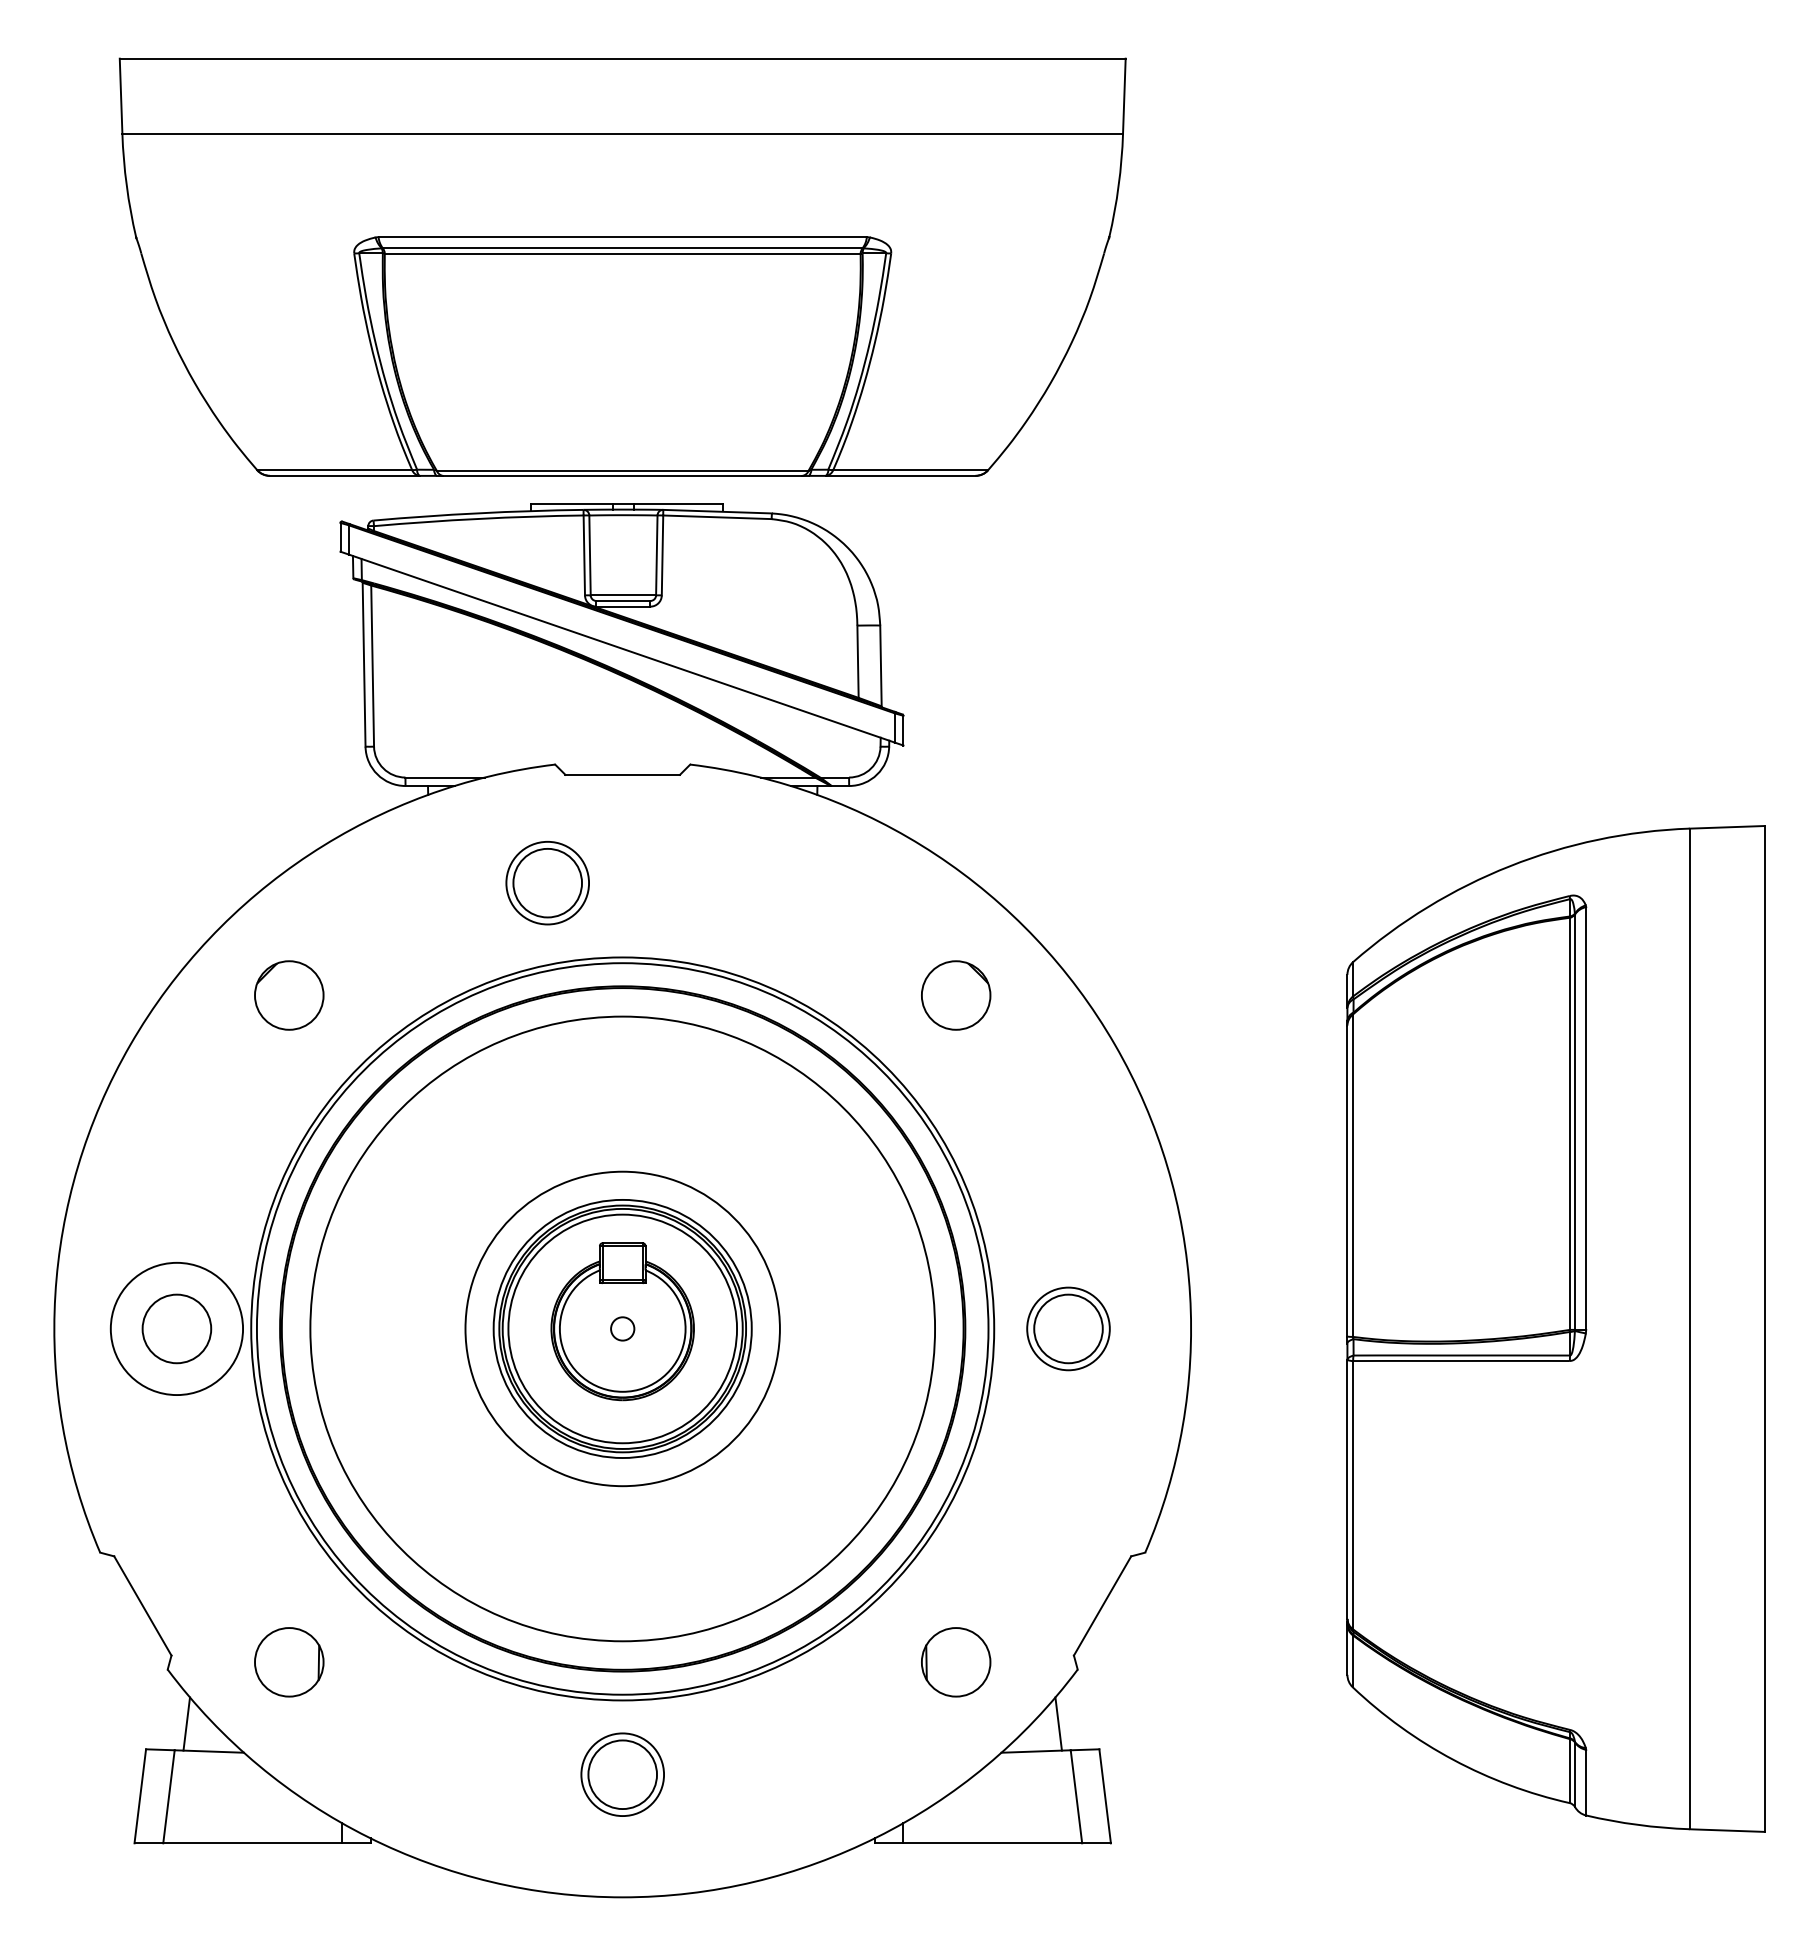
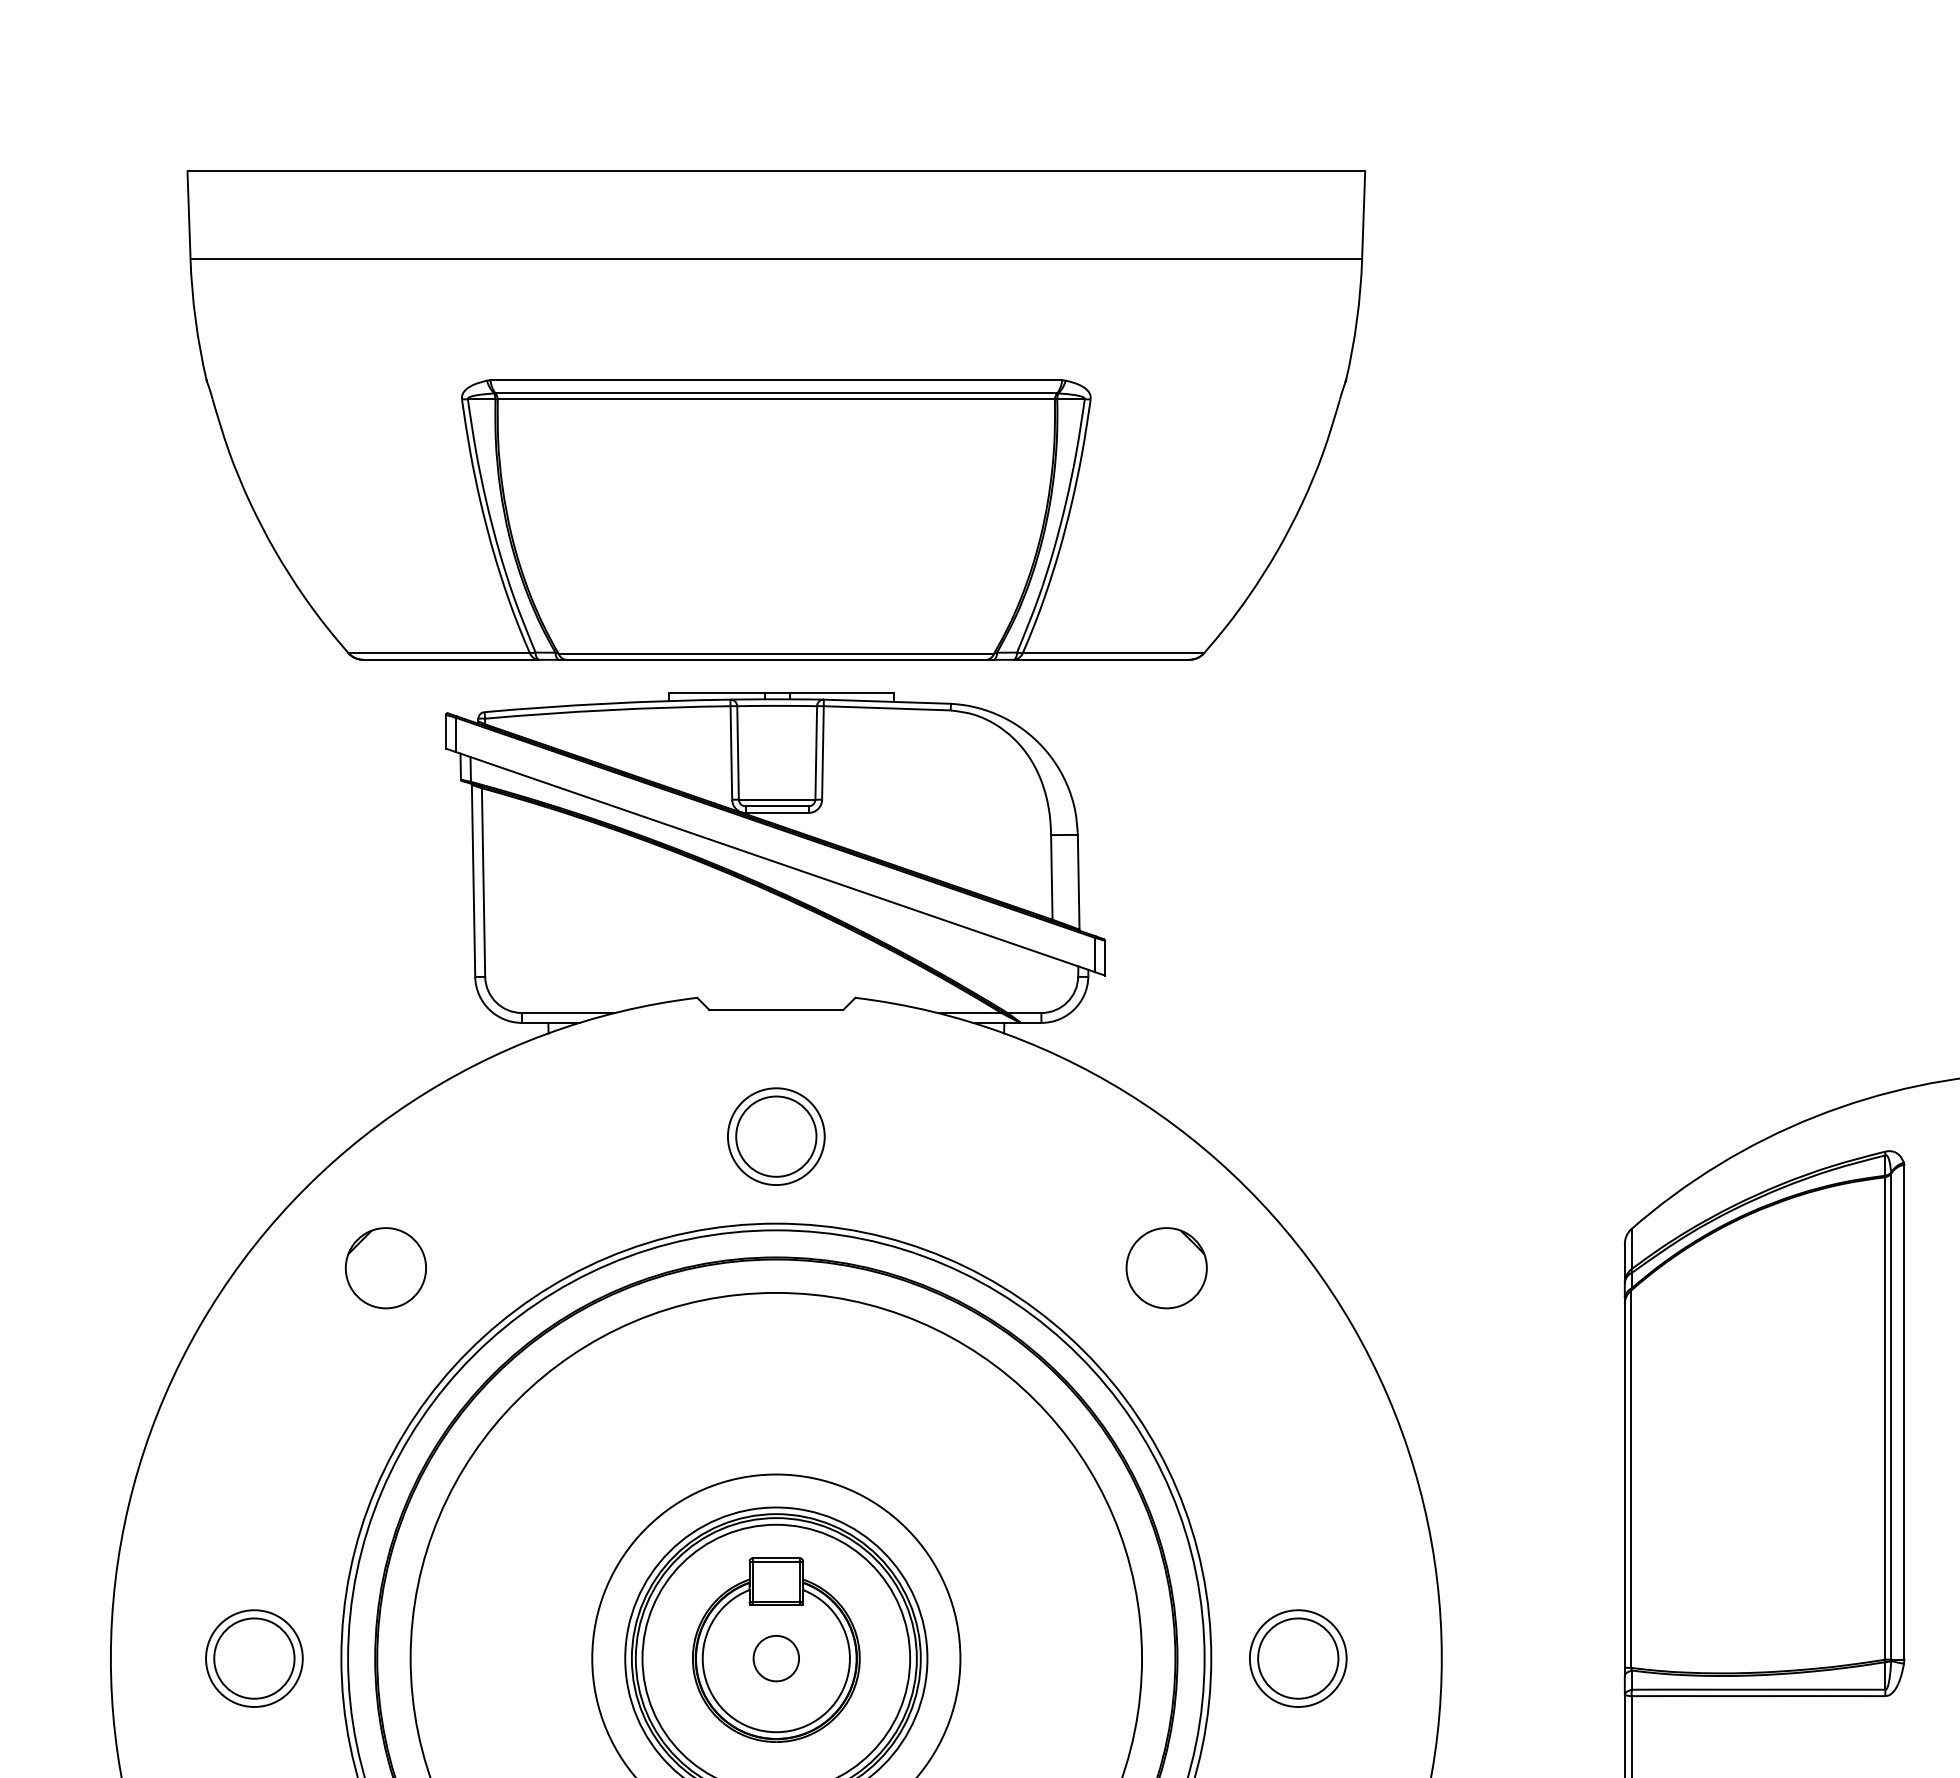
part: (547, 883) -> (776, 1137), moved
circle: (176, 1328) -> (253, 1658), size x0.62
circle: (622, 1328) -> (776, 1658), size x1.67

